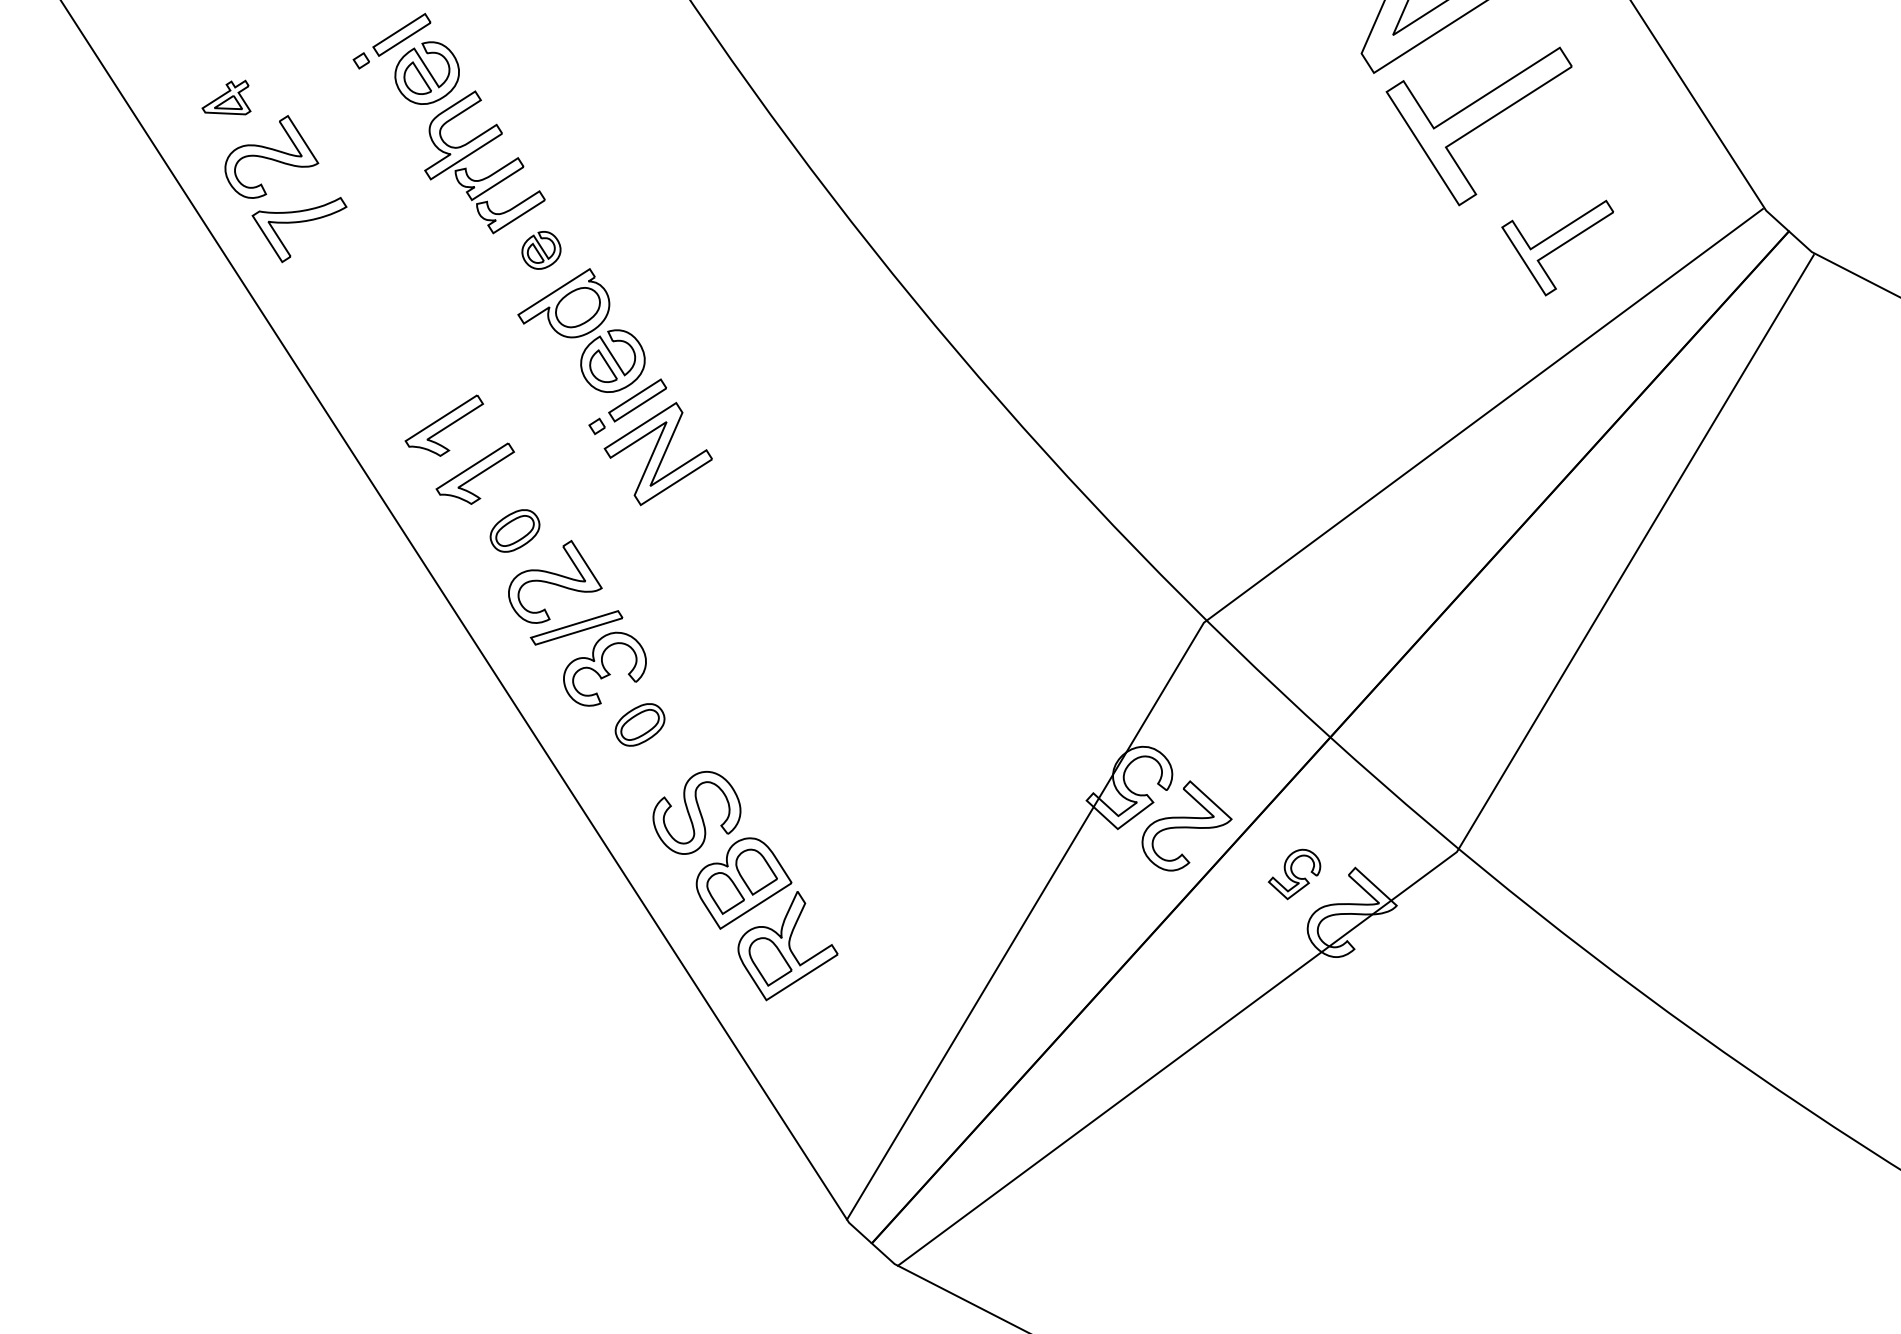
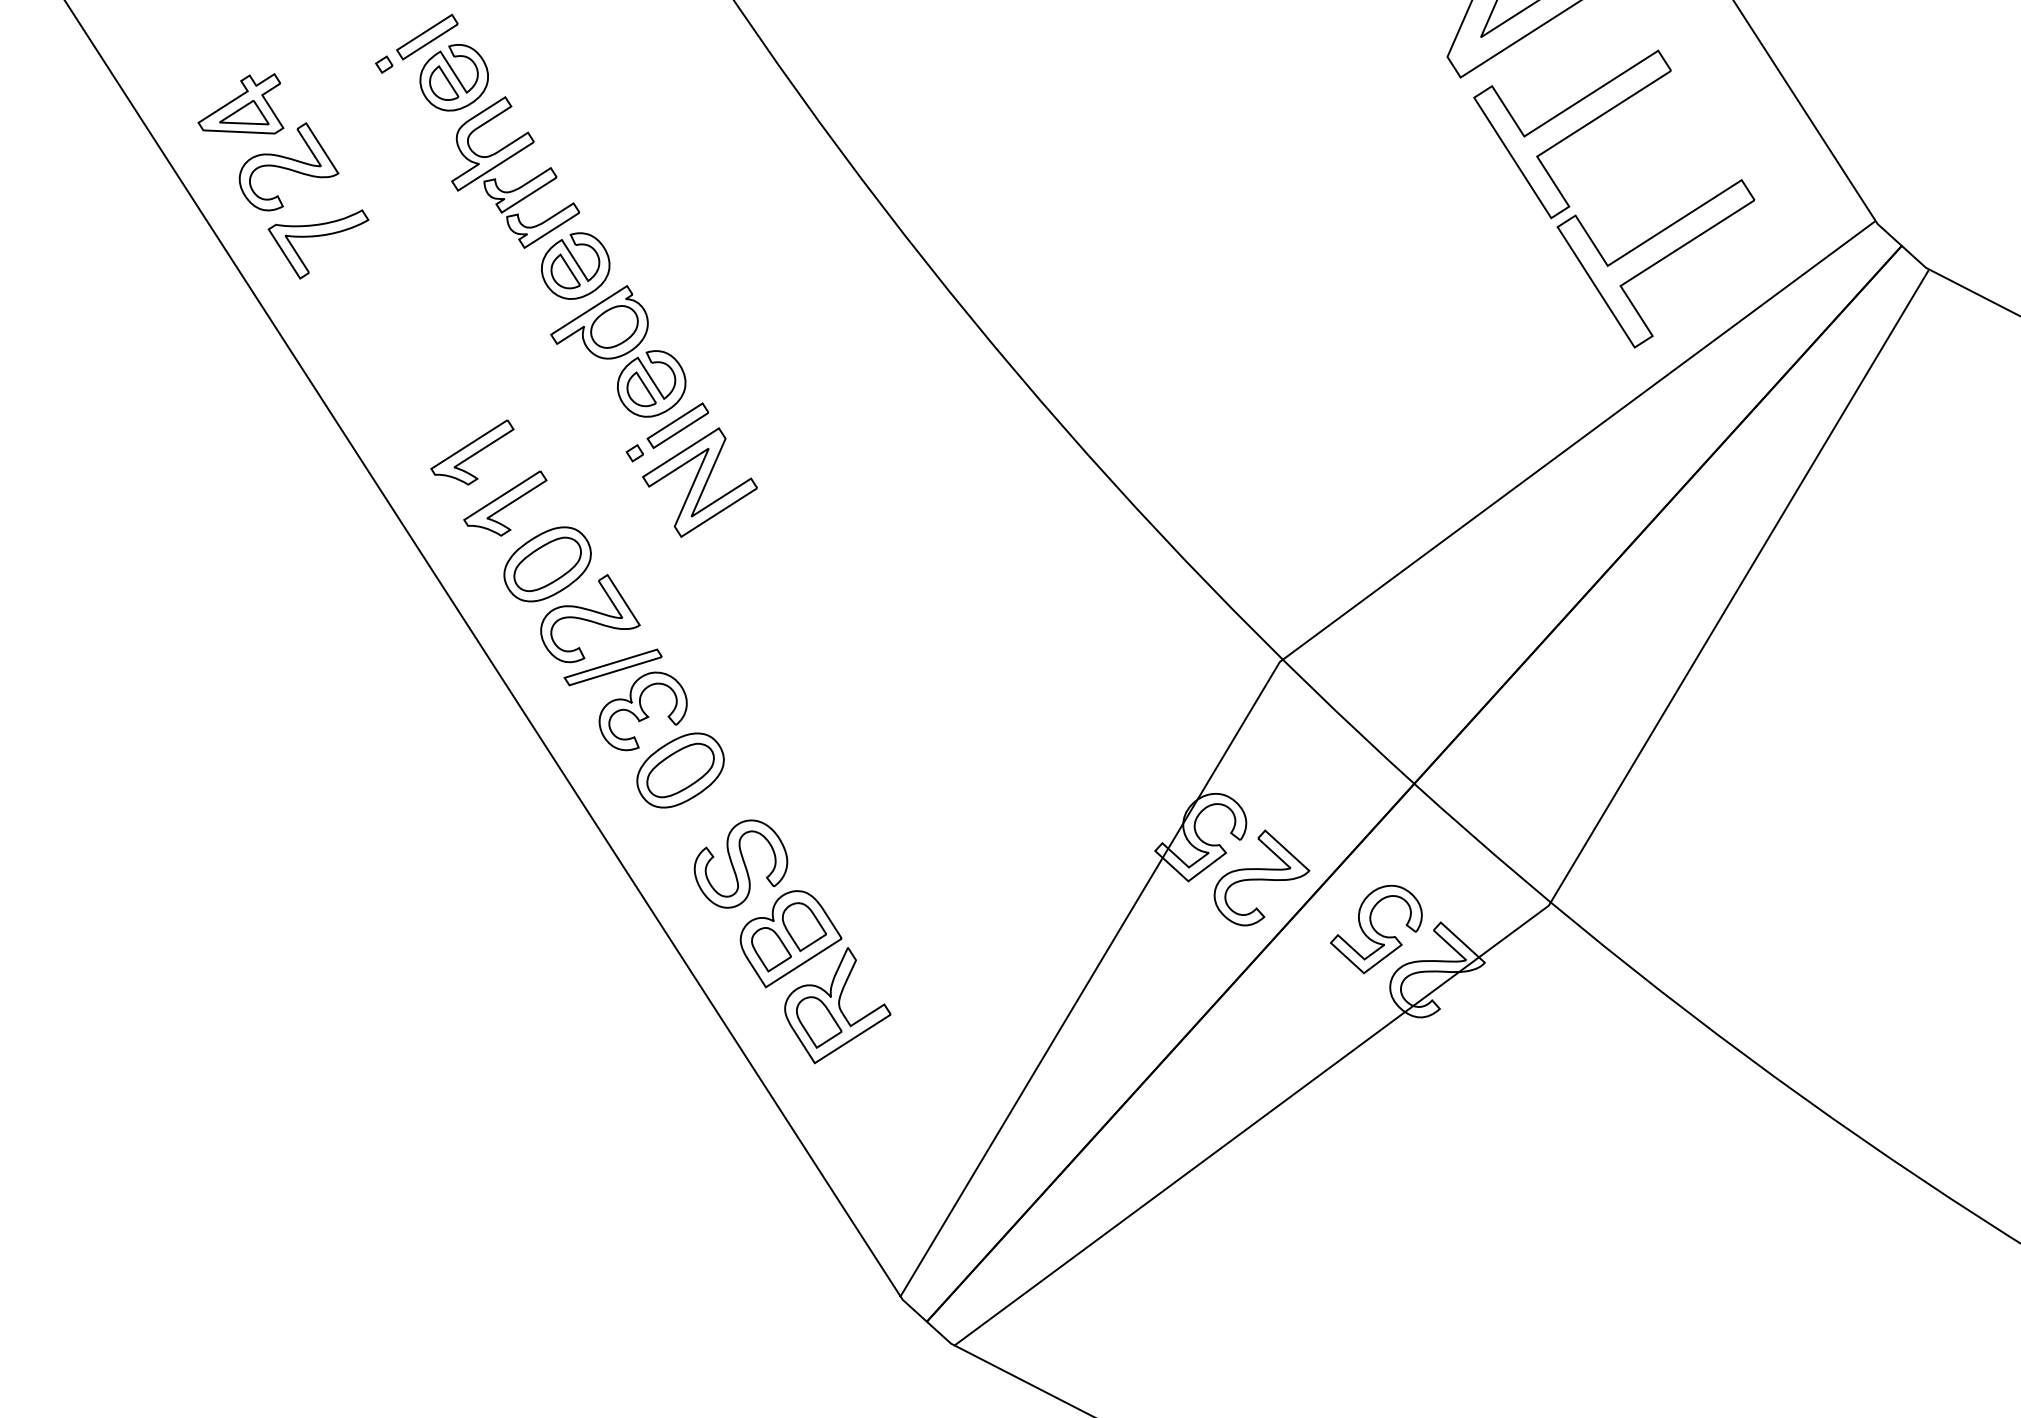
part: (226, 97) -> (240, 103), size x1.67
part: (1557, 247) -> (1655, 263), size x1.67
part: (541, 250) -> (575, 266), size x1.67
part: (514, 530) -> (547, 563), size x1.67
part: (639, 724) -> (679, 770), size x1.67
part: (1294, 874) -> (1376, 929), size x1.67

